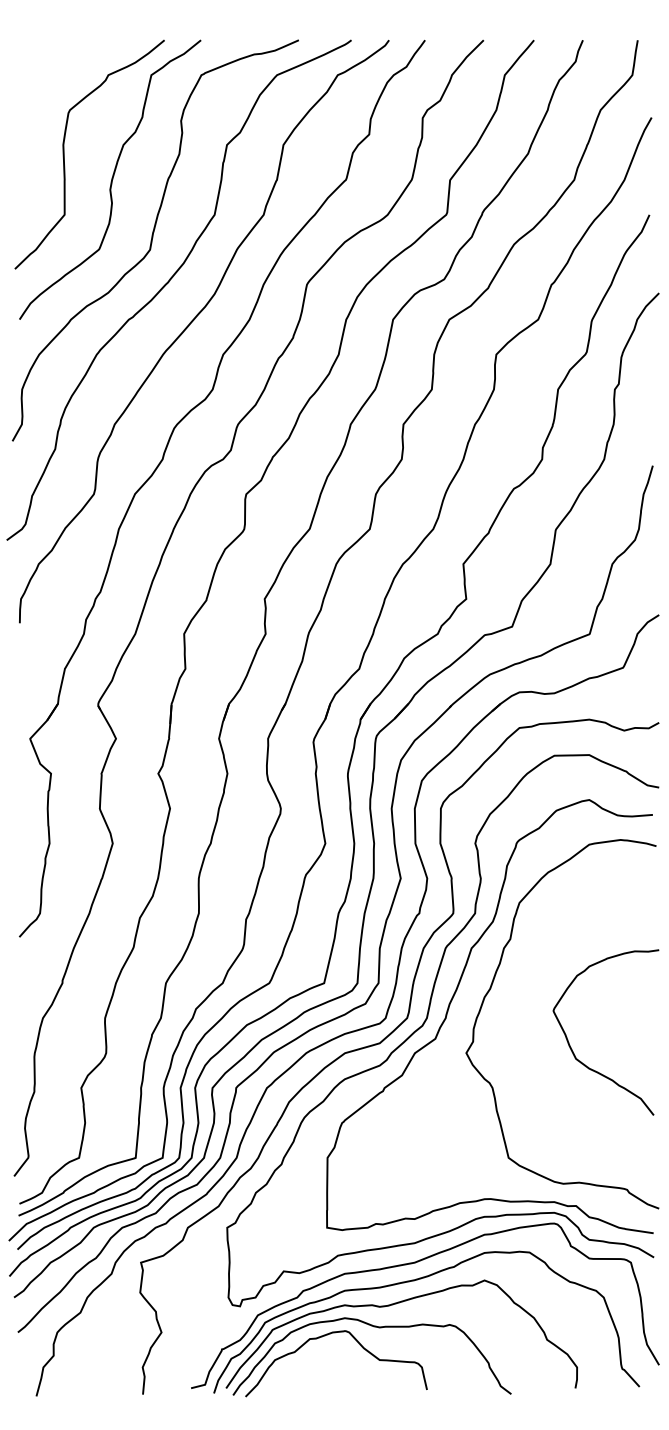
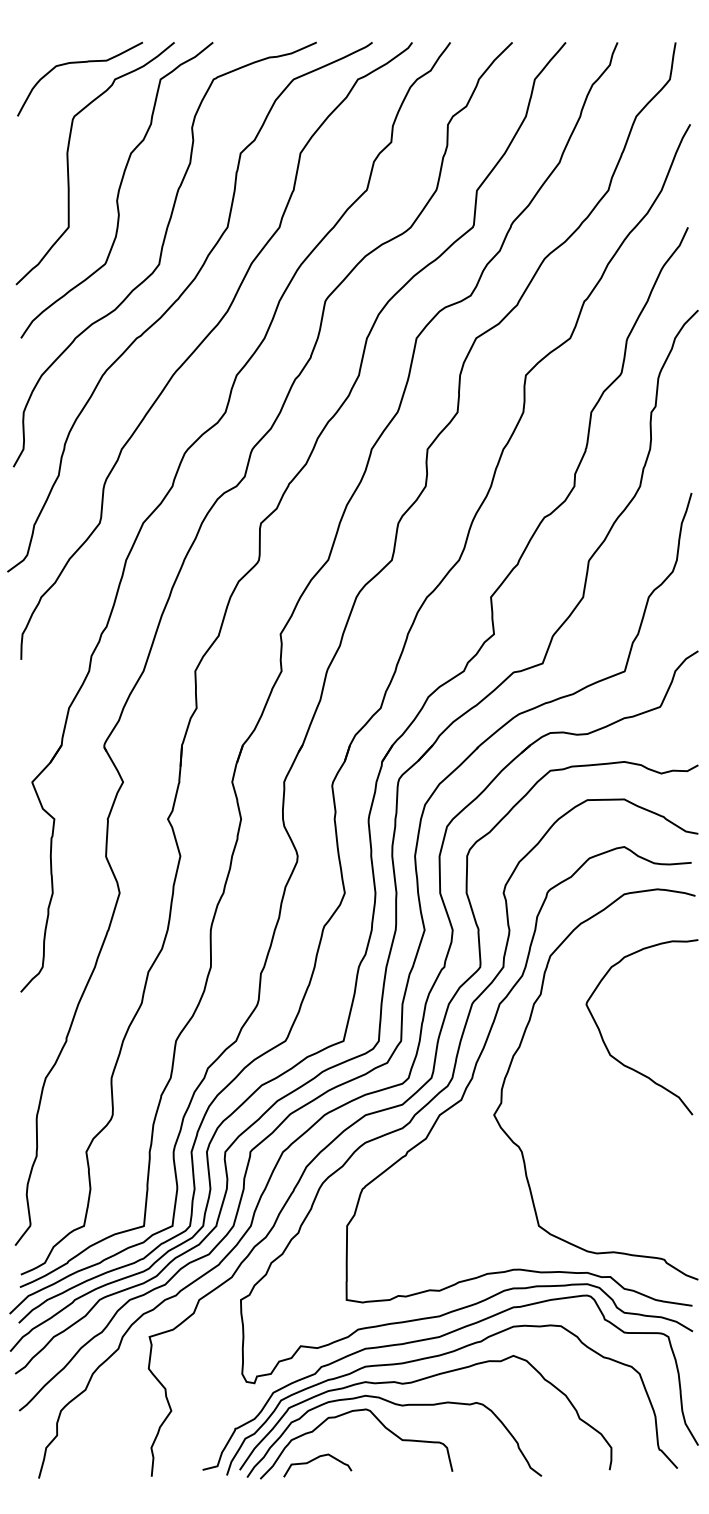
curve: (75, 60) -> (80, 63), added
curve: (572, 1049) -> (606, 1045), moved
curve: (296, 1379) -> (314, 1460), added

